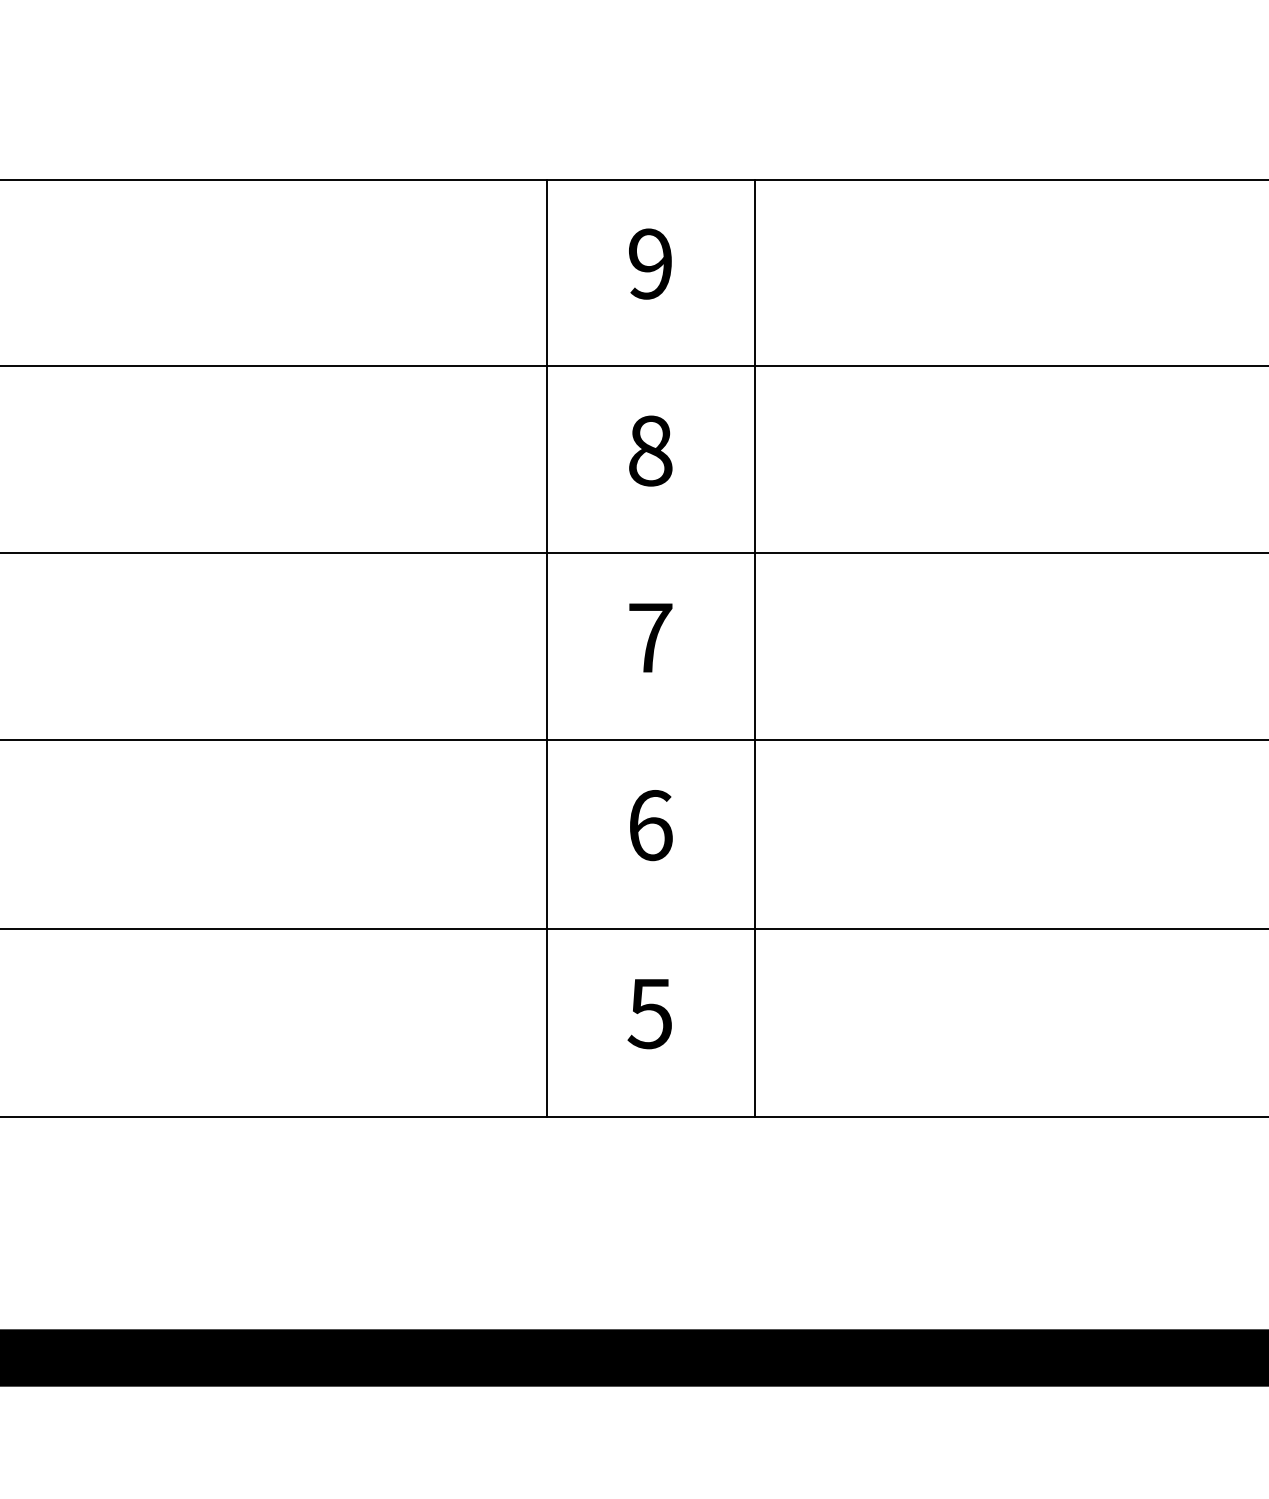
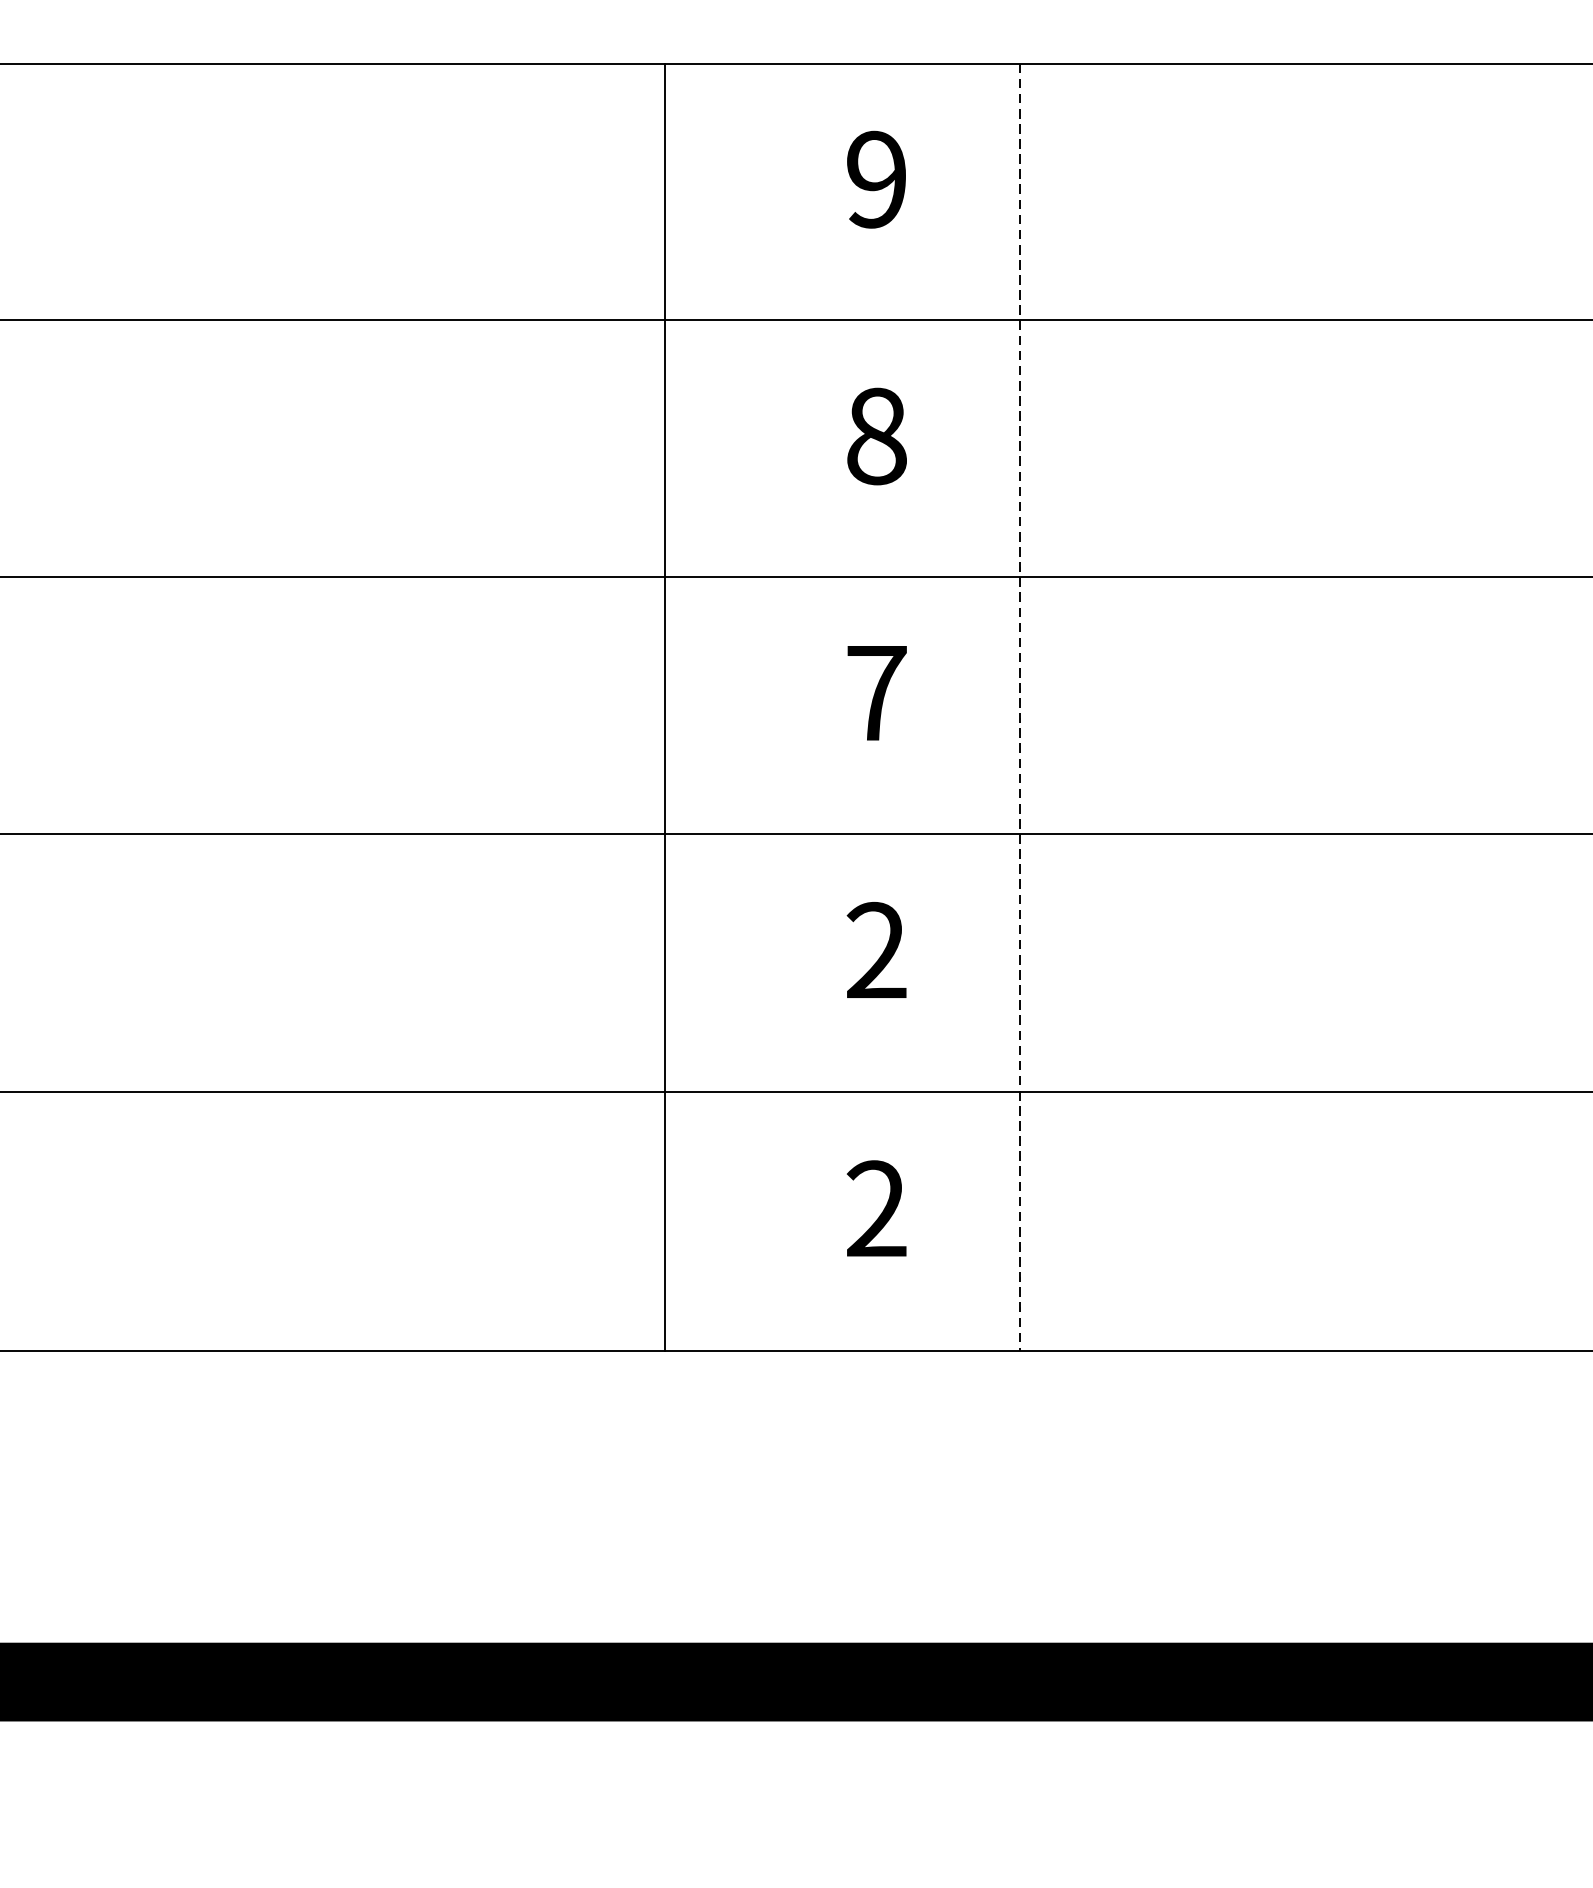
line: (547, 647) -> (665, 706), moved
line: (754, 648) -> (1019, 707), solid -> dashed
text: (650, 825) -> (876, 950), 6 -> 2
text: (649, 1013) -> (875, 1208), 5 -> 2

